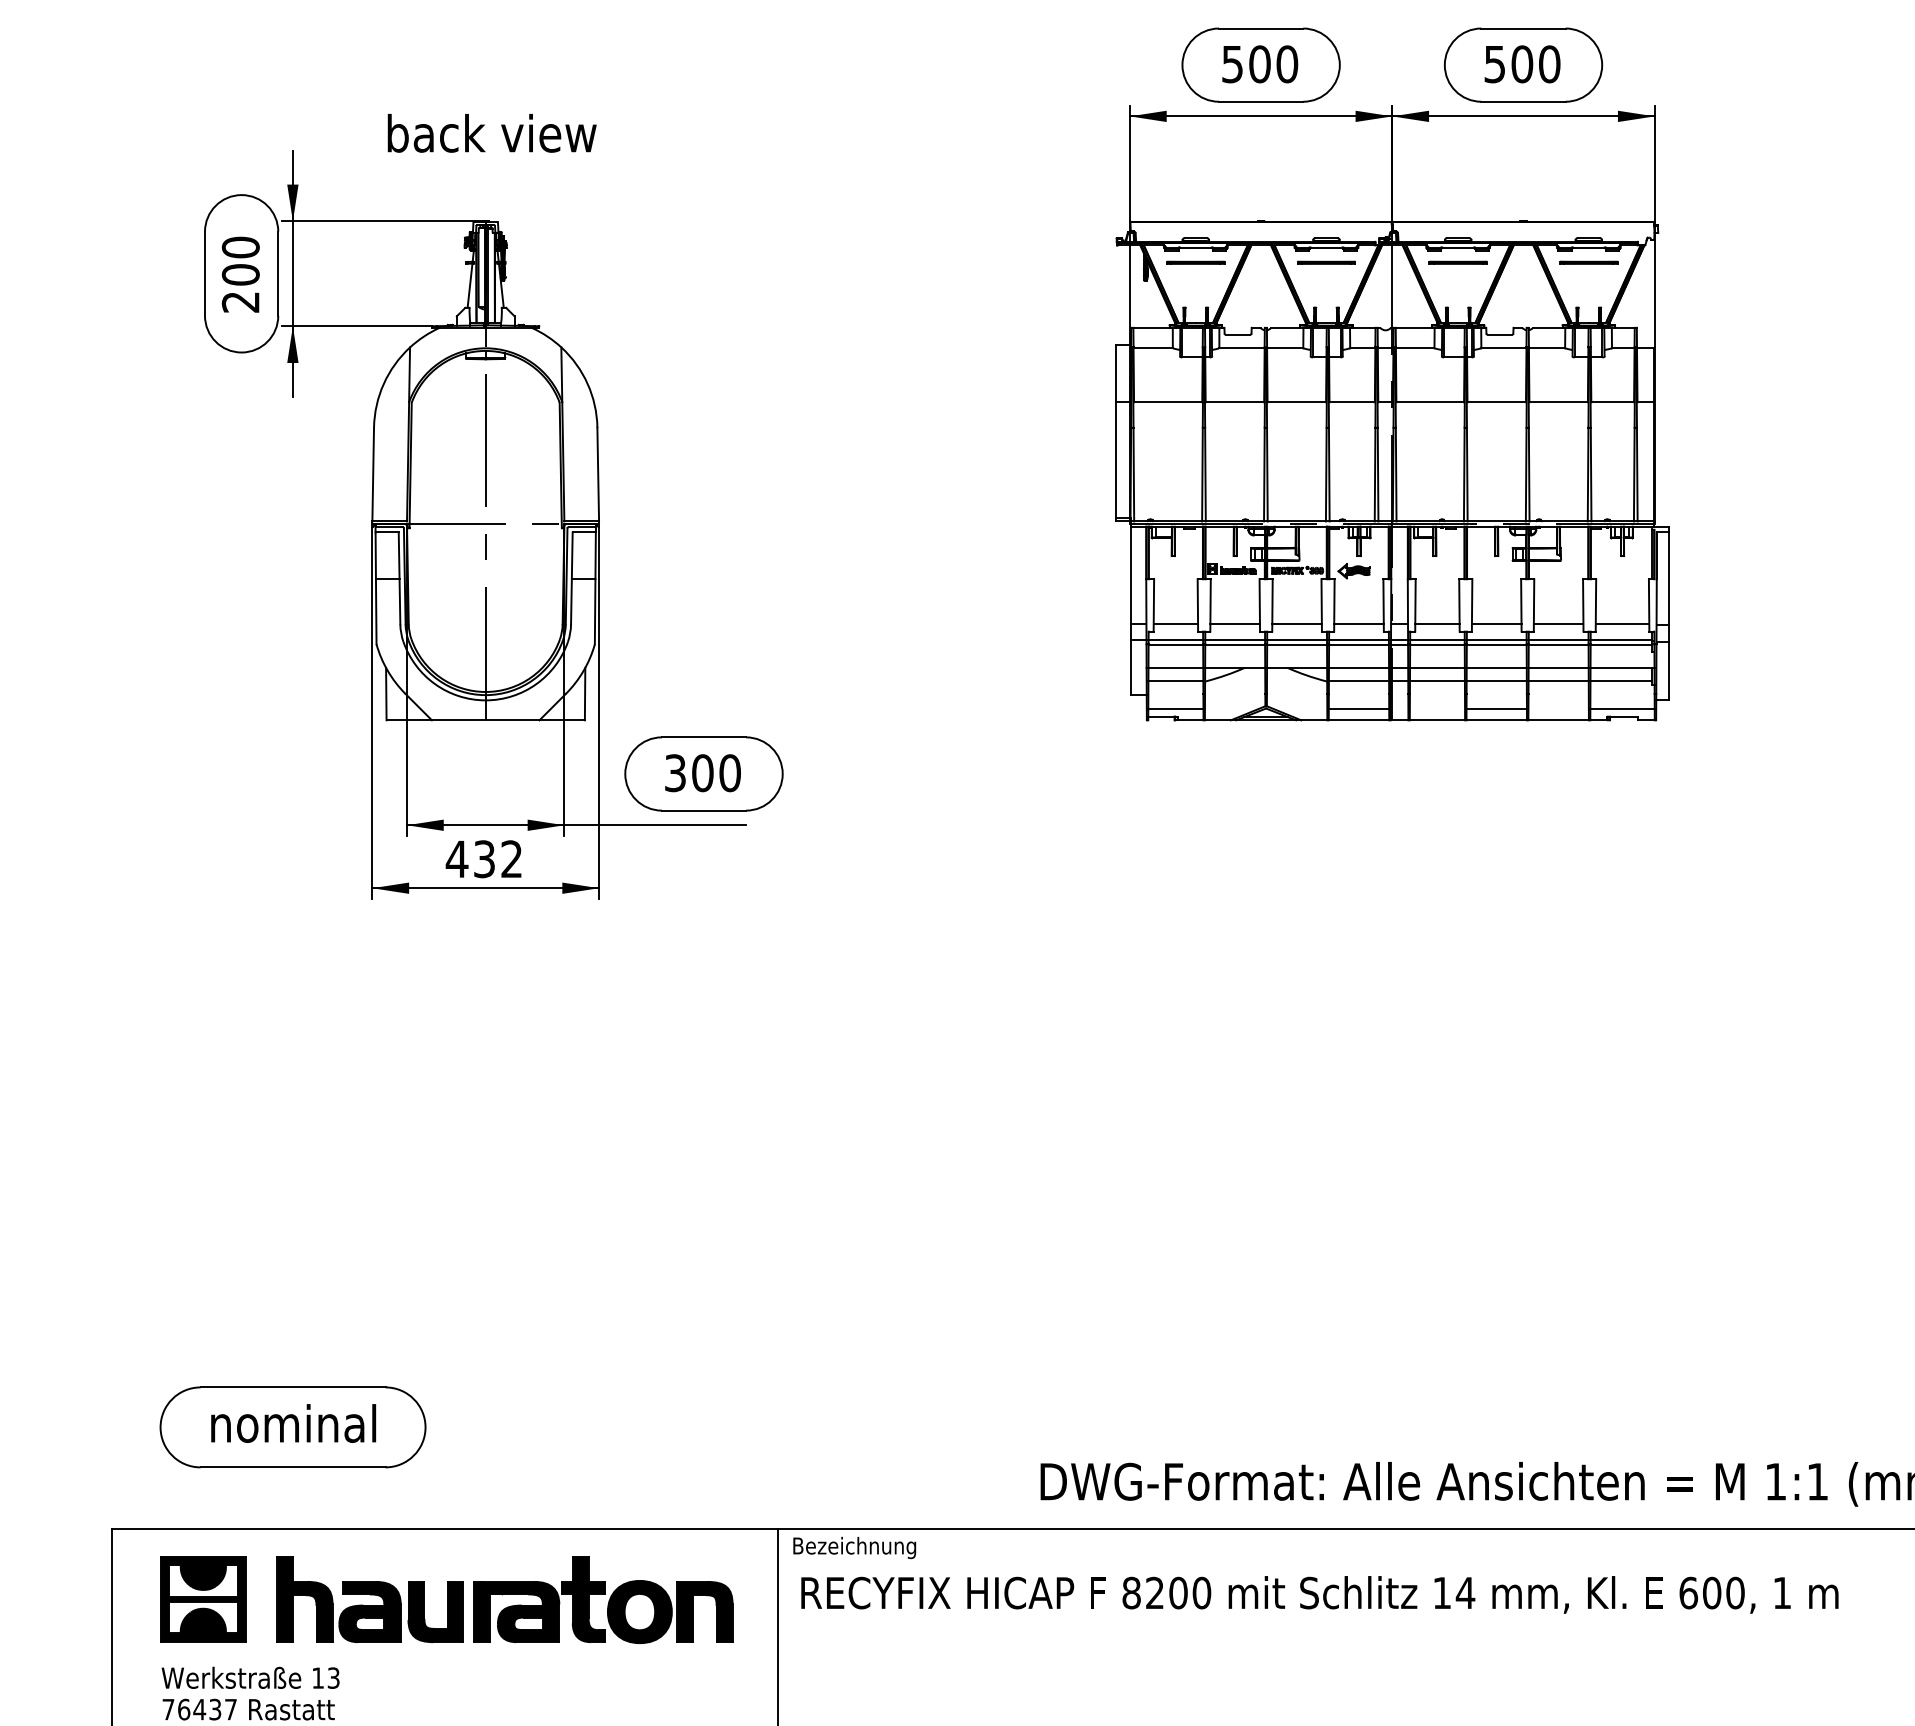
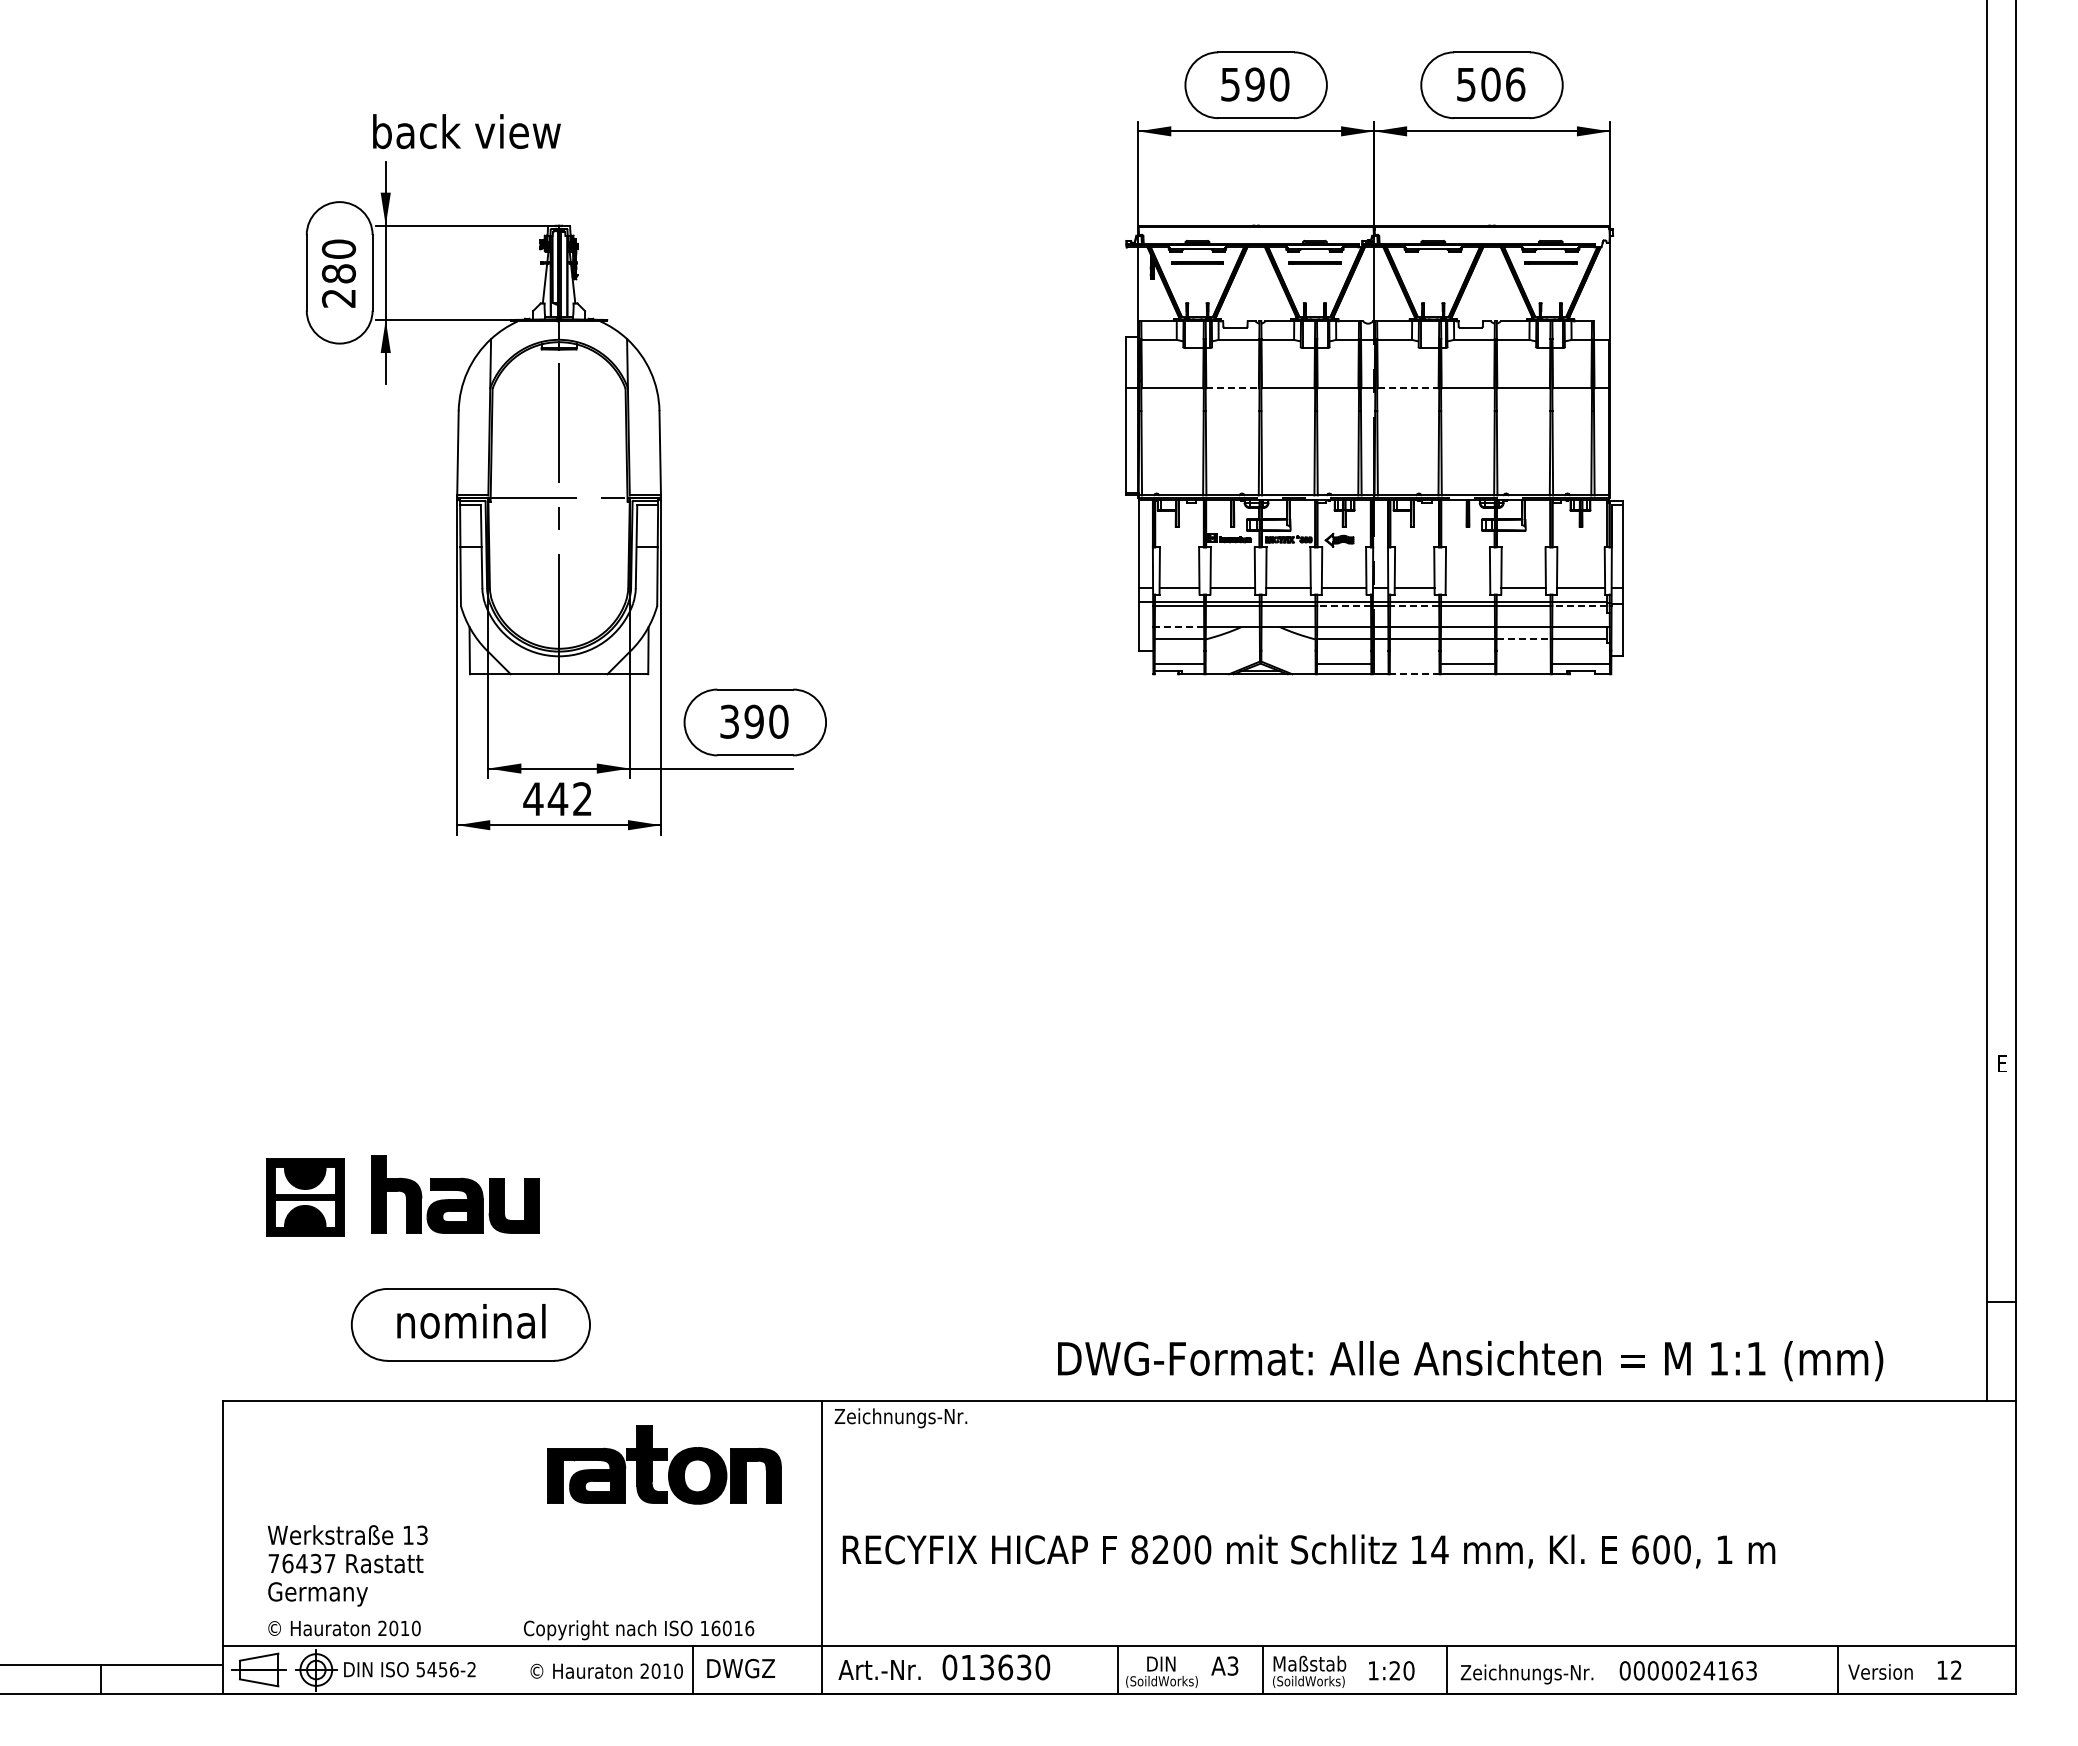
text: (1259, 64) -> (1254, 84), 500 -> 590
text: (1549, 64) -> (1515, 84), 500 -> 506
text: (491, 133) -> (466, 131), moved
line: (1457, 262) -> (1432, 262), removed
text: (240, 274) -> (338, 273), 200 -> 280
line: (1235, 402) -> (1233, 388), solid -> dashed
line: (1430, 402) -> (1408, 388), solid -> dashed
line: (1496, 624) -> (1467, 588), removed
line: (1359, 644) -> (1344, 606), solid -> dashed
line: (1437, 644) -> (1414, 606), solid -> dashed
line: (1620, 644) -> (1579, 606), solid -> dashed
line: (1175, 668) -> (1179, 627), solid -> dashed
line: (1559, 681) -> (1524, 639), solid -> dashed
line: (1437, 720) -> (1414, 674), solid -> dashed
text: (701, 772) -> (753, 721), 300 -> 390
text: (483, 859) -> (557, 799), 432 -> 442
part: (292, 1426) -> (470, 1324), moved
text: (865, 1548) -> (900, 1418), Bezeichnung -> Zeichnungs-Nr.
text: (1319, 1594) -> (1308, 1551), moved
part: (203, 1599) -> (305, 1197), moved
part: (370, 1599) -> (455, 1194), moved

